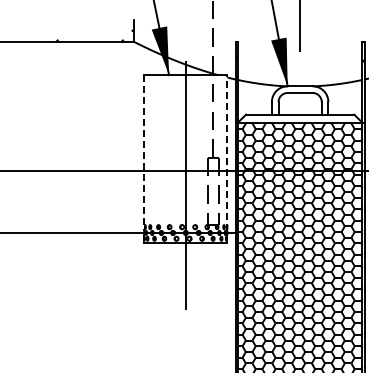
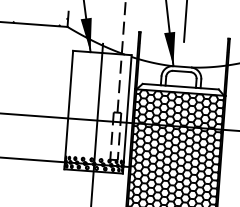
line: (144, 152) -> (69, 105), dashed -> solid
line: (227, 152) -> (127, 109), dashed -> solid

